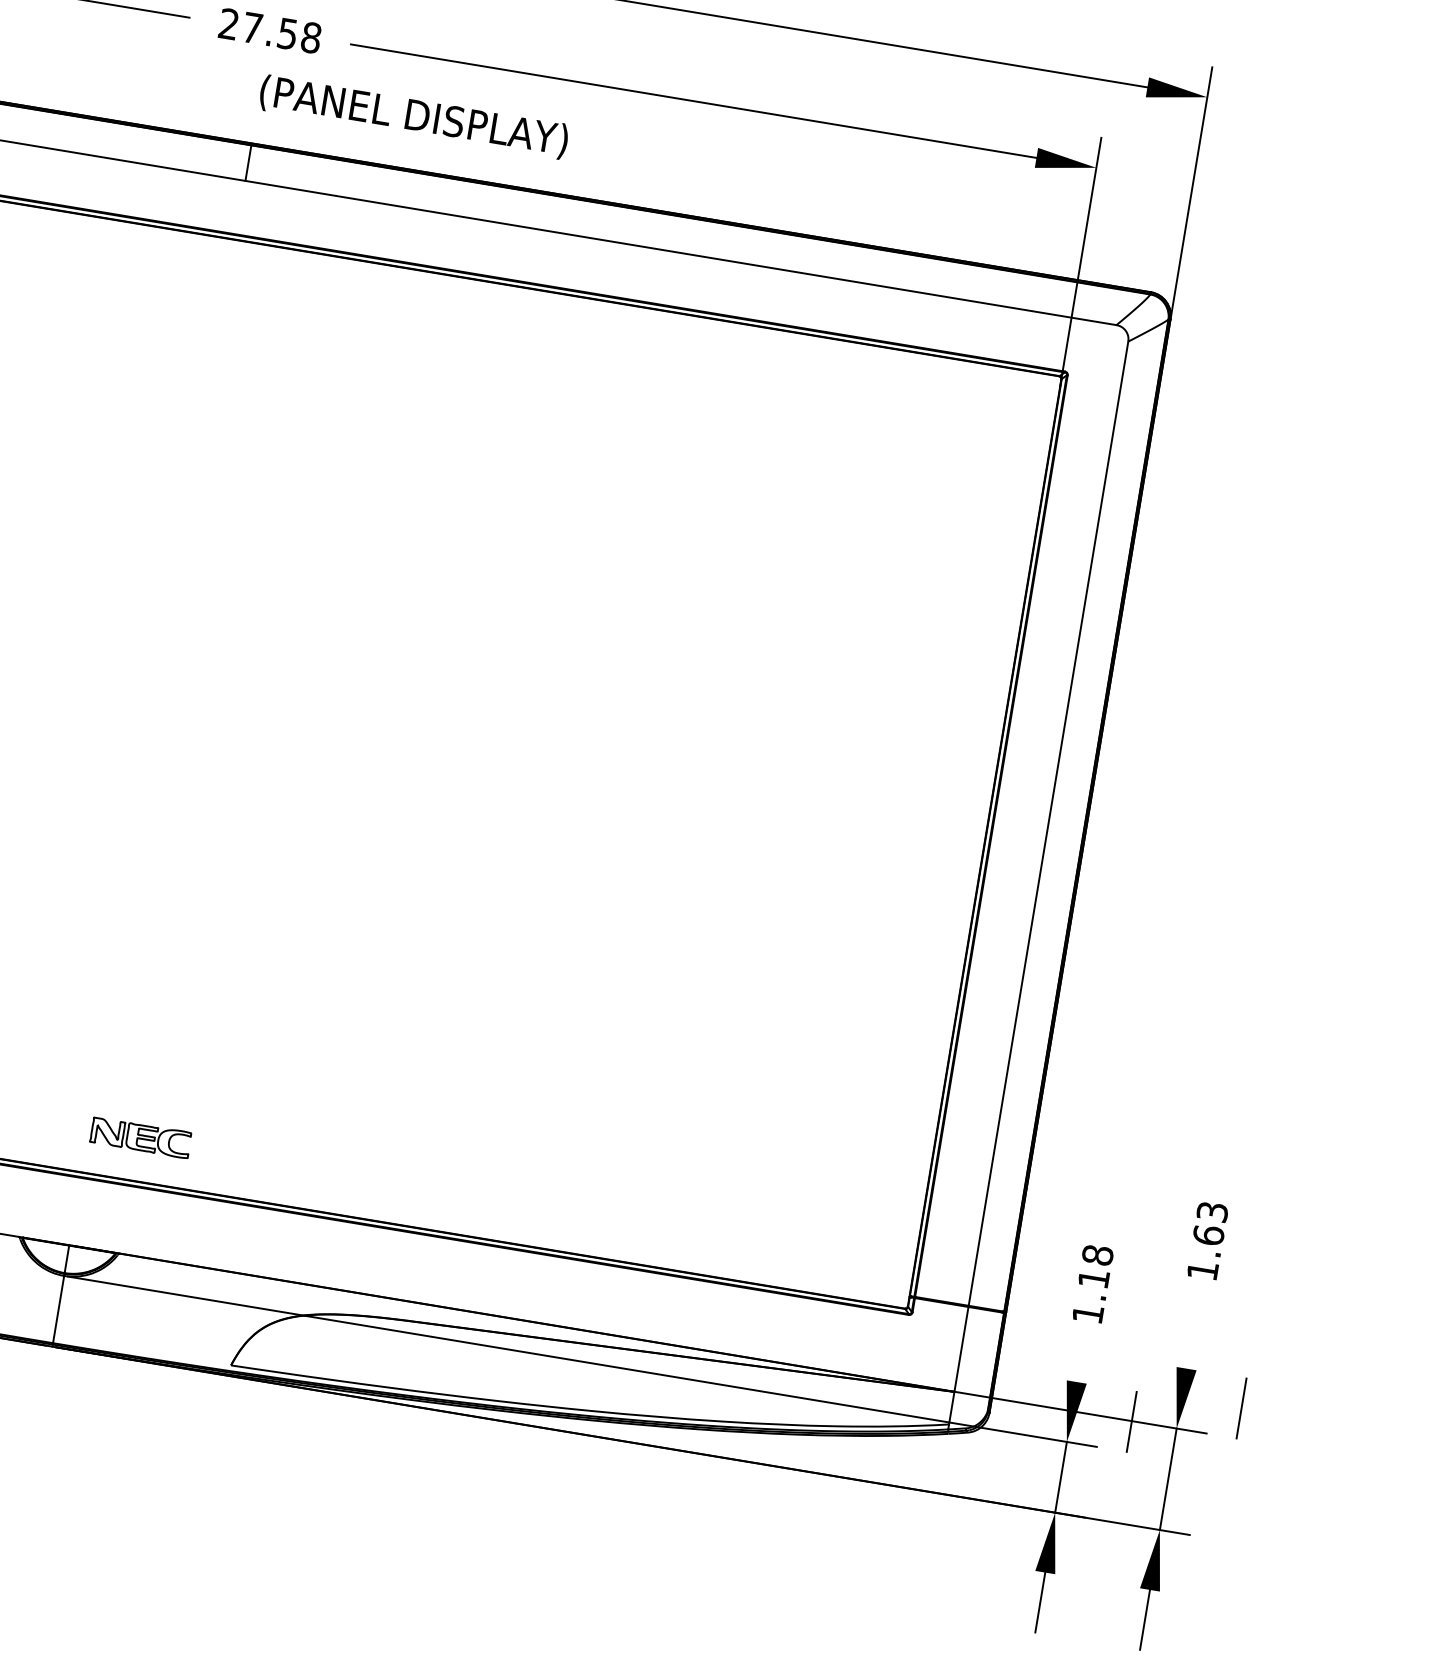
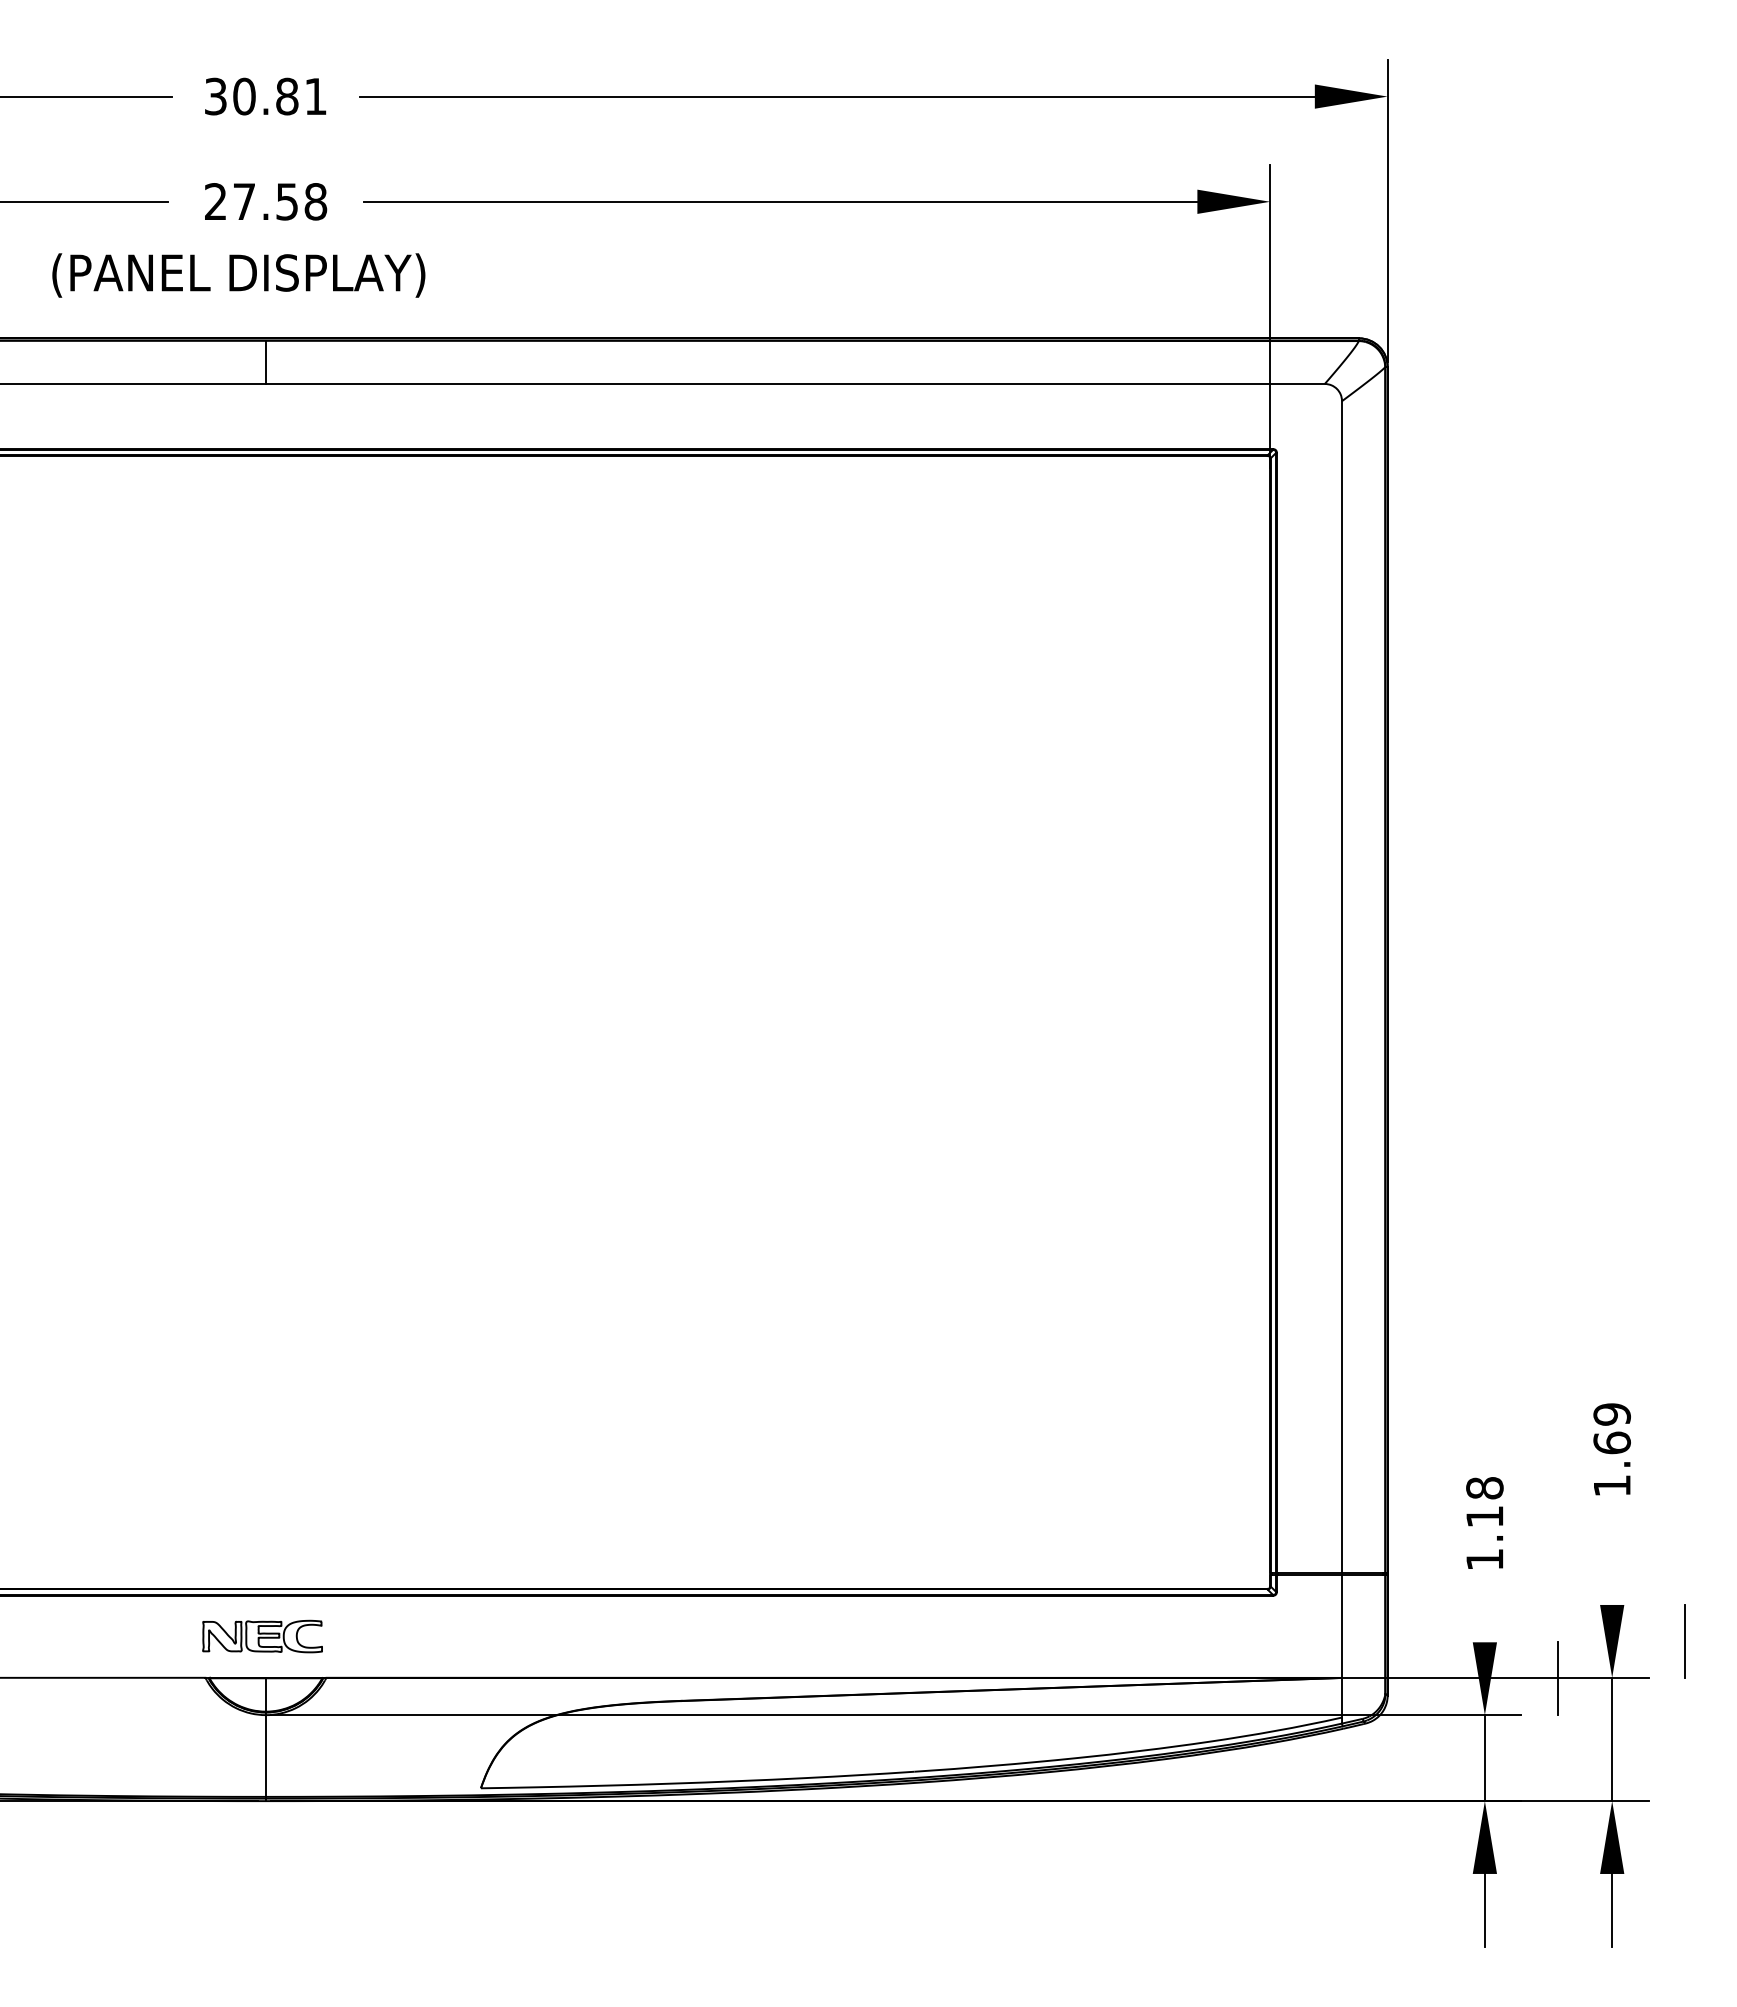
text: (413, 117) -> (238, 275), moved
part: (140, 1137) -> (262, 1636), moved
text: (1211, 1211) -> (1611, 1414), 1.63 -> 1.69

